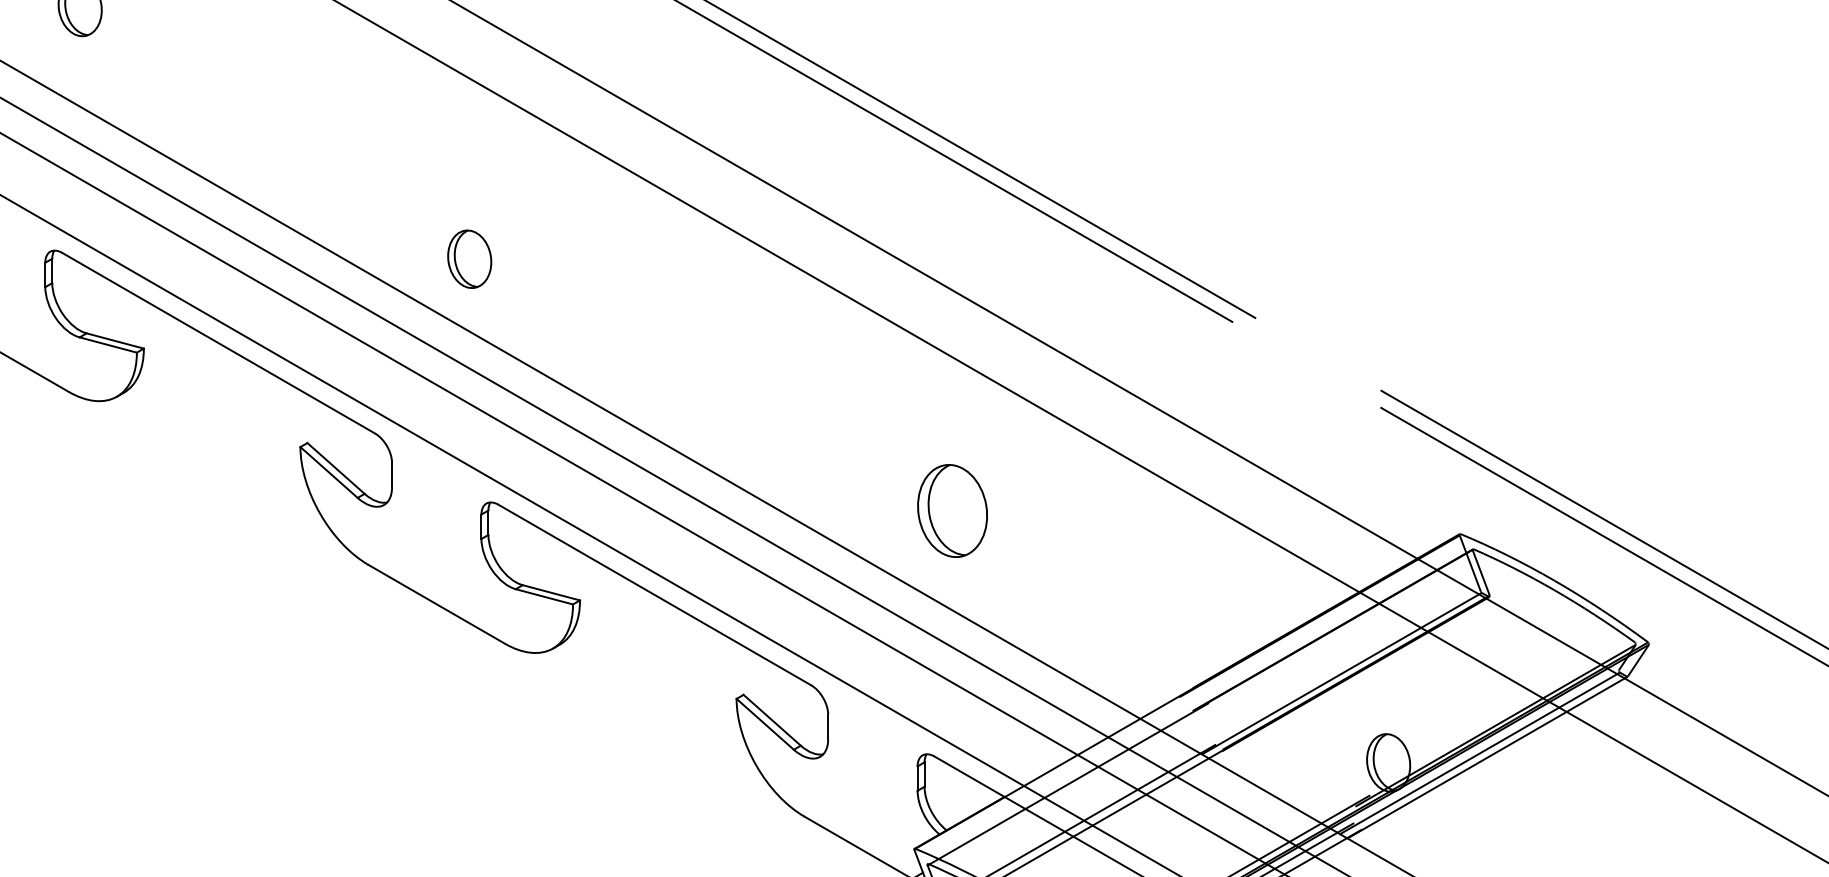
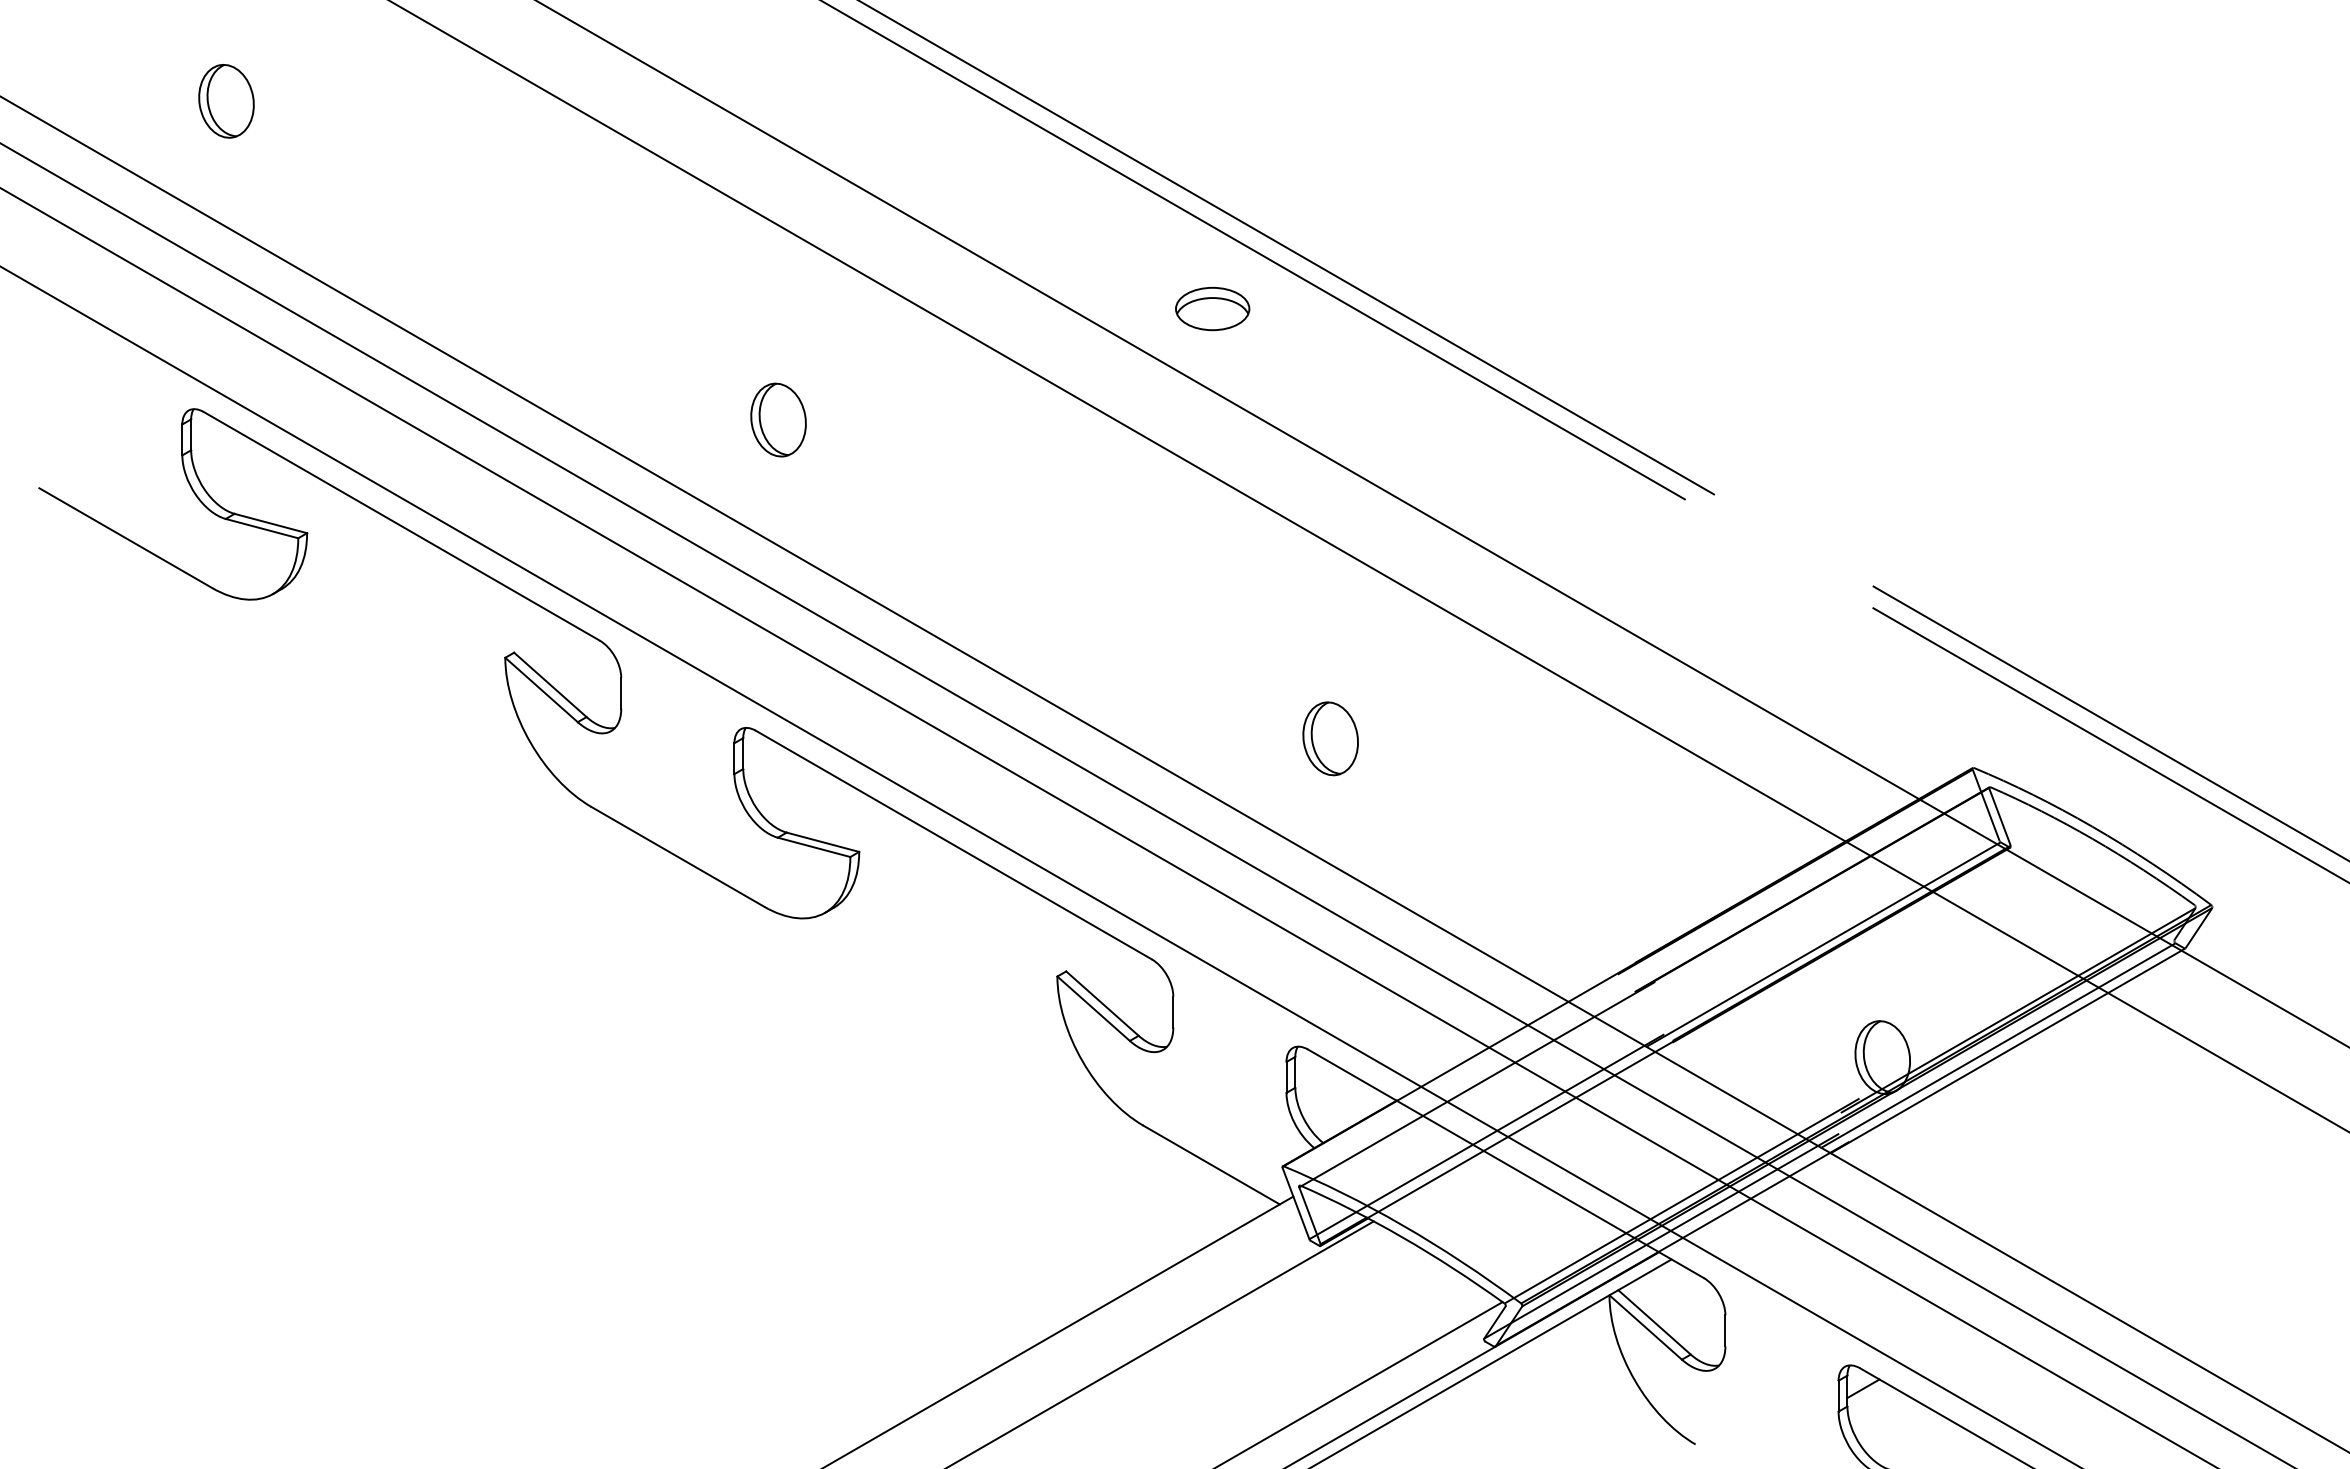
part: (859, 171) -> (1212, 308), added
part: (469, 258) -> (778, 419), moved
part: (952, 510) -> (1330, 738), size x0.62

